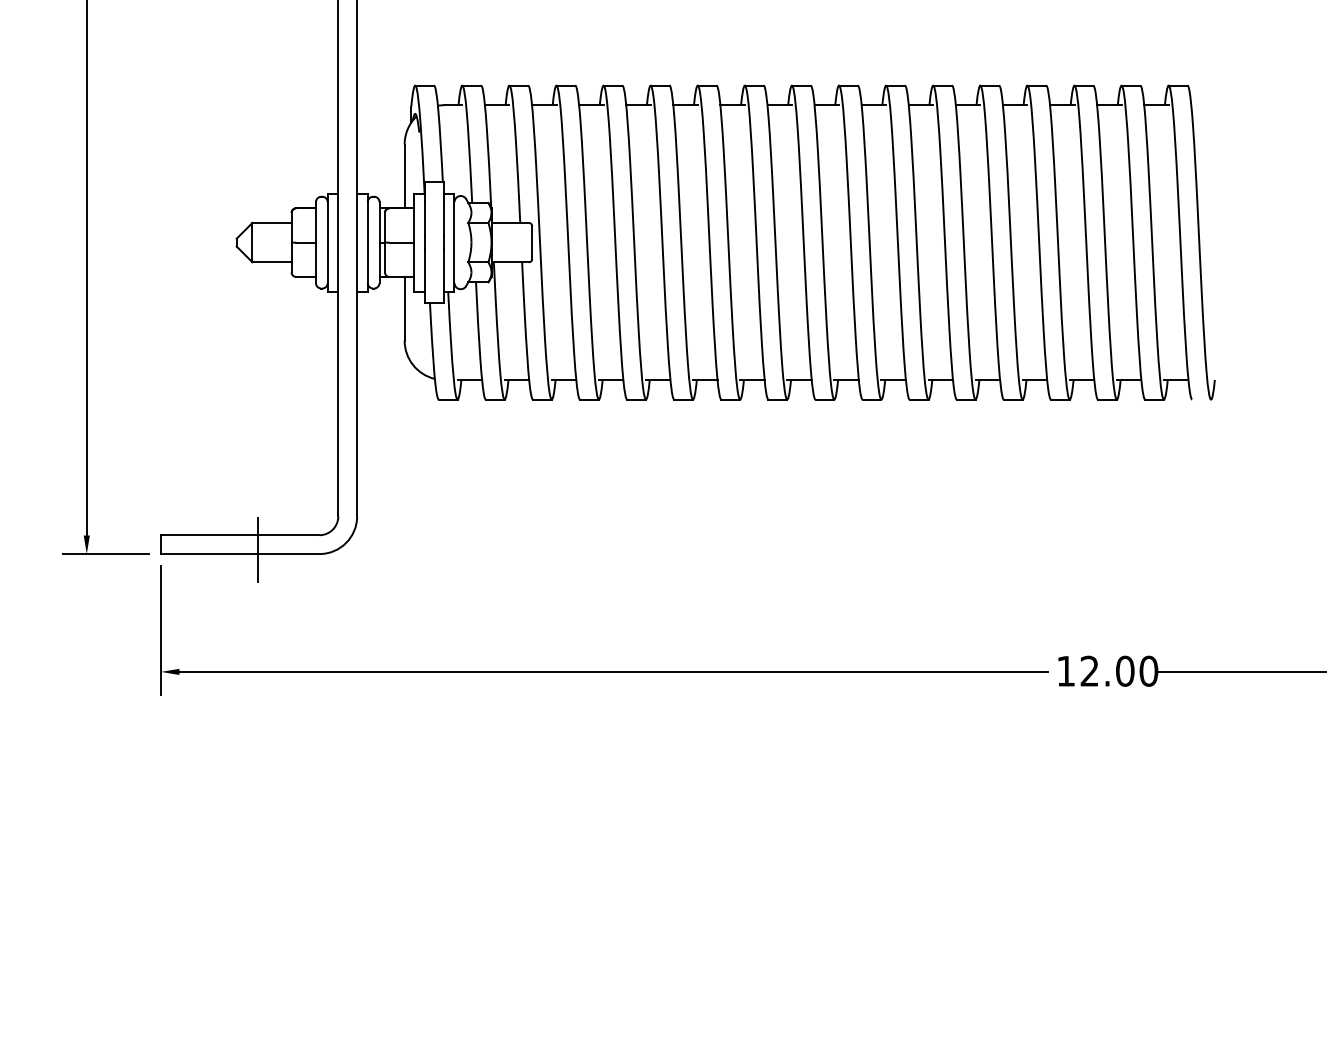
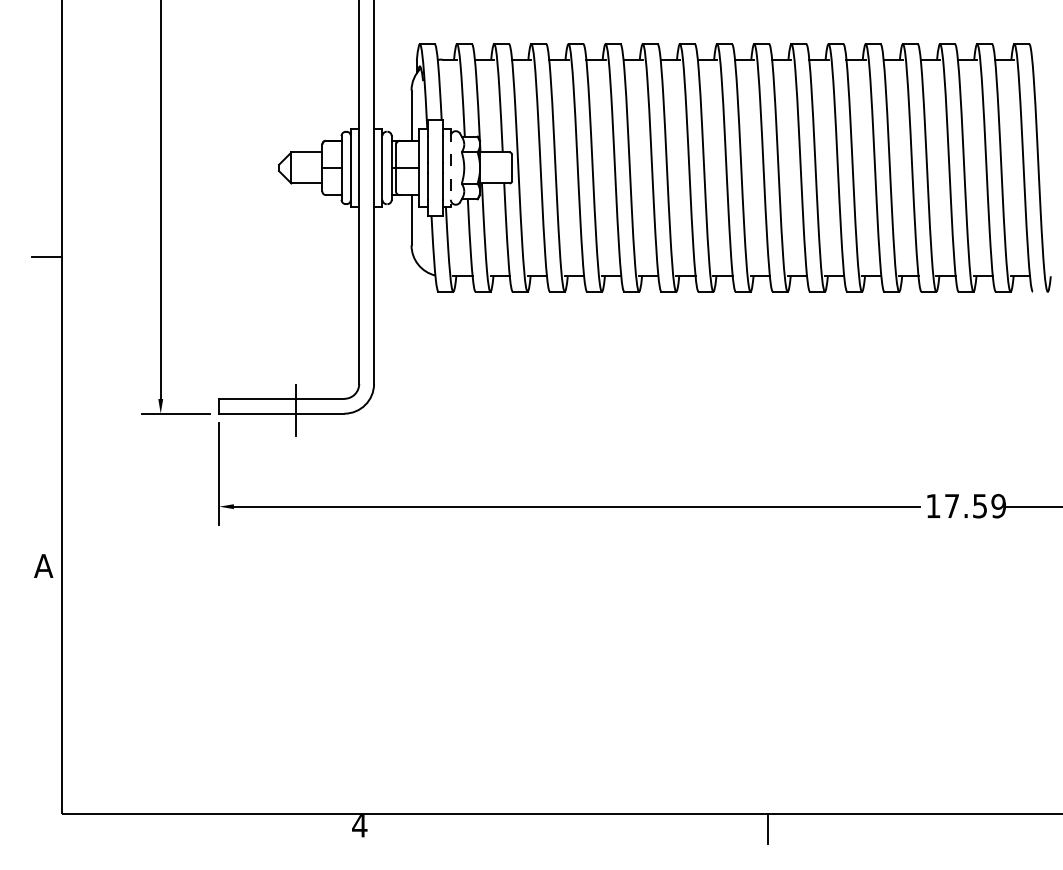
line: (454, 242) -> (450, 167), solid -> dashed
text: (1119, 670) -> (975, 505), 12.00 -> 17.59

